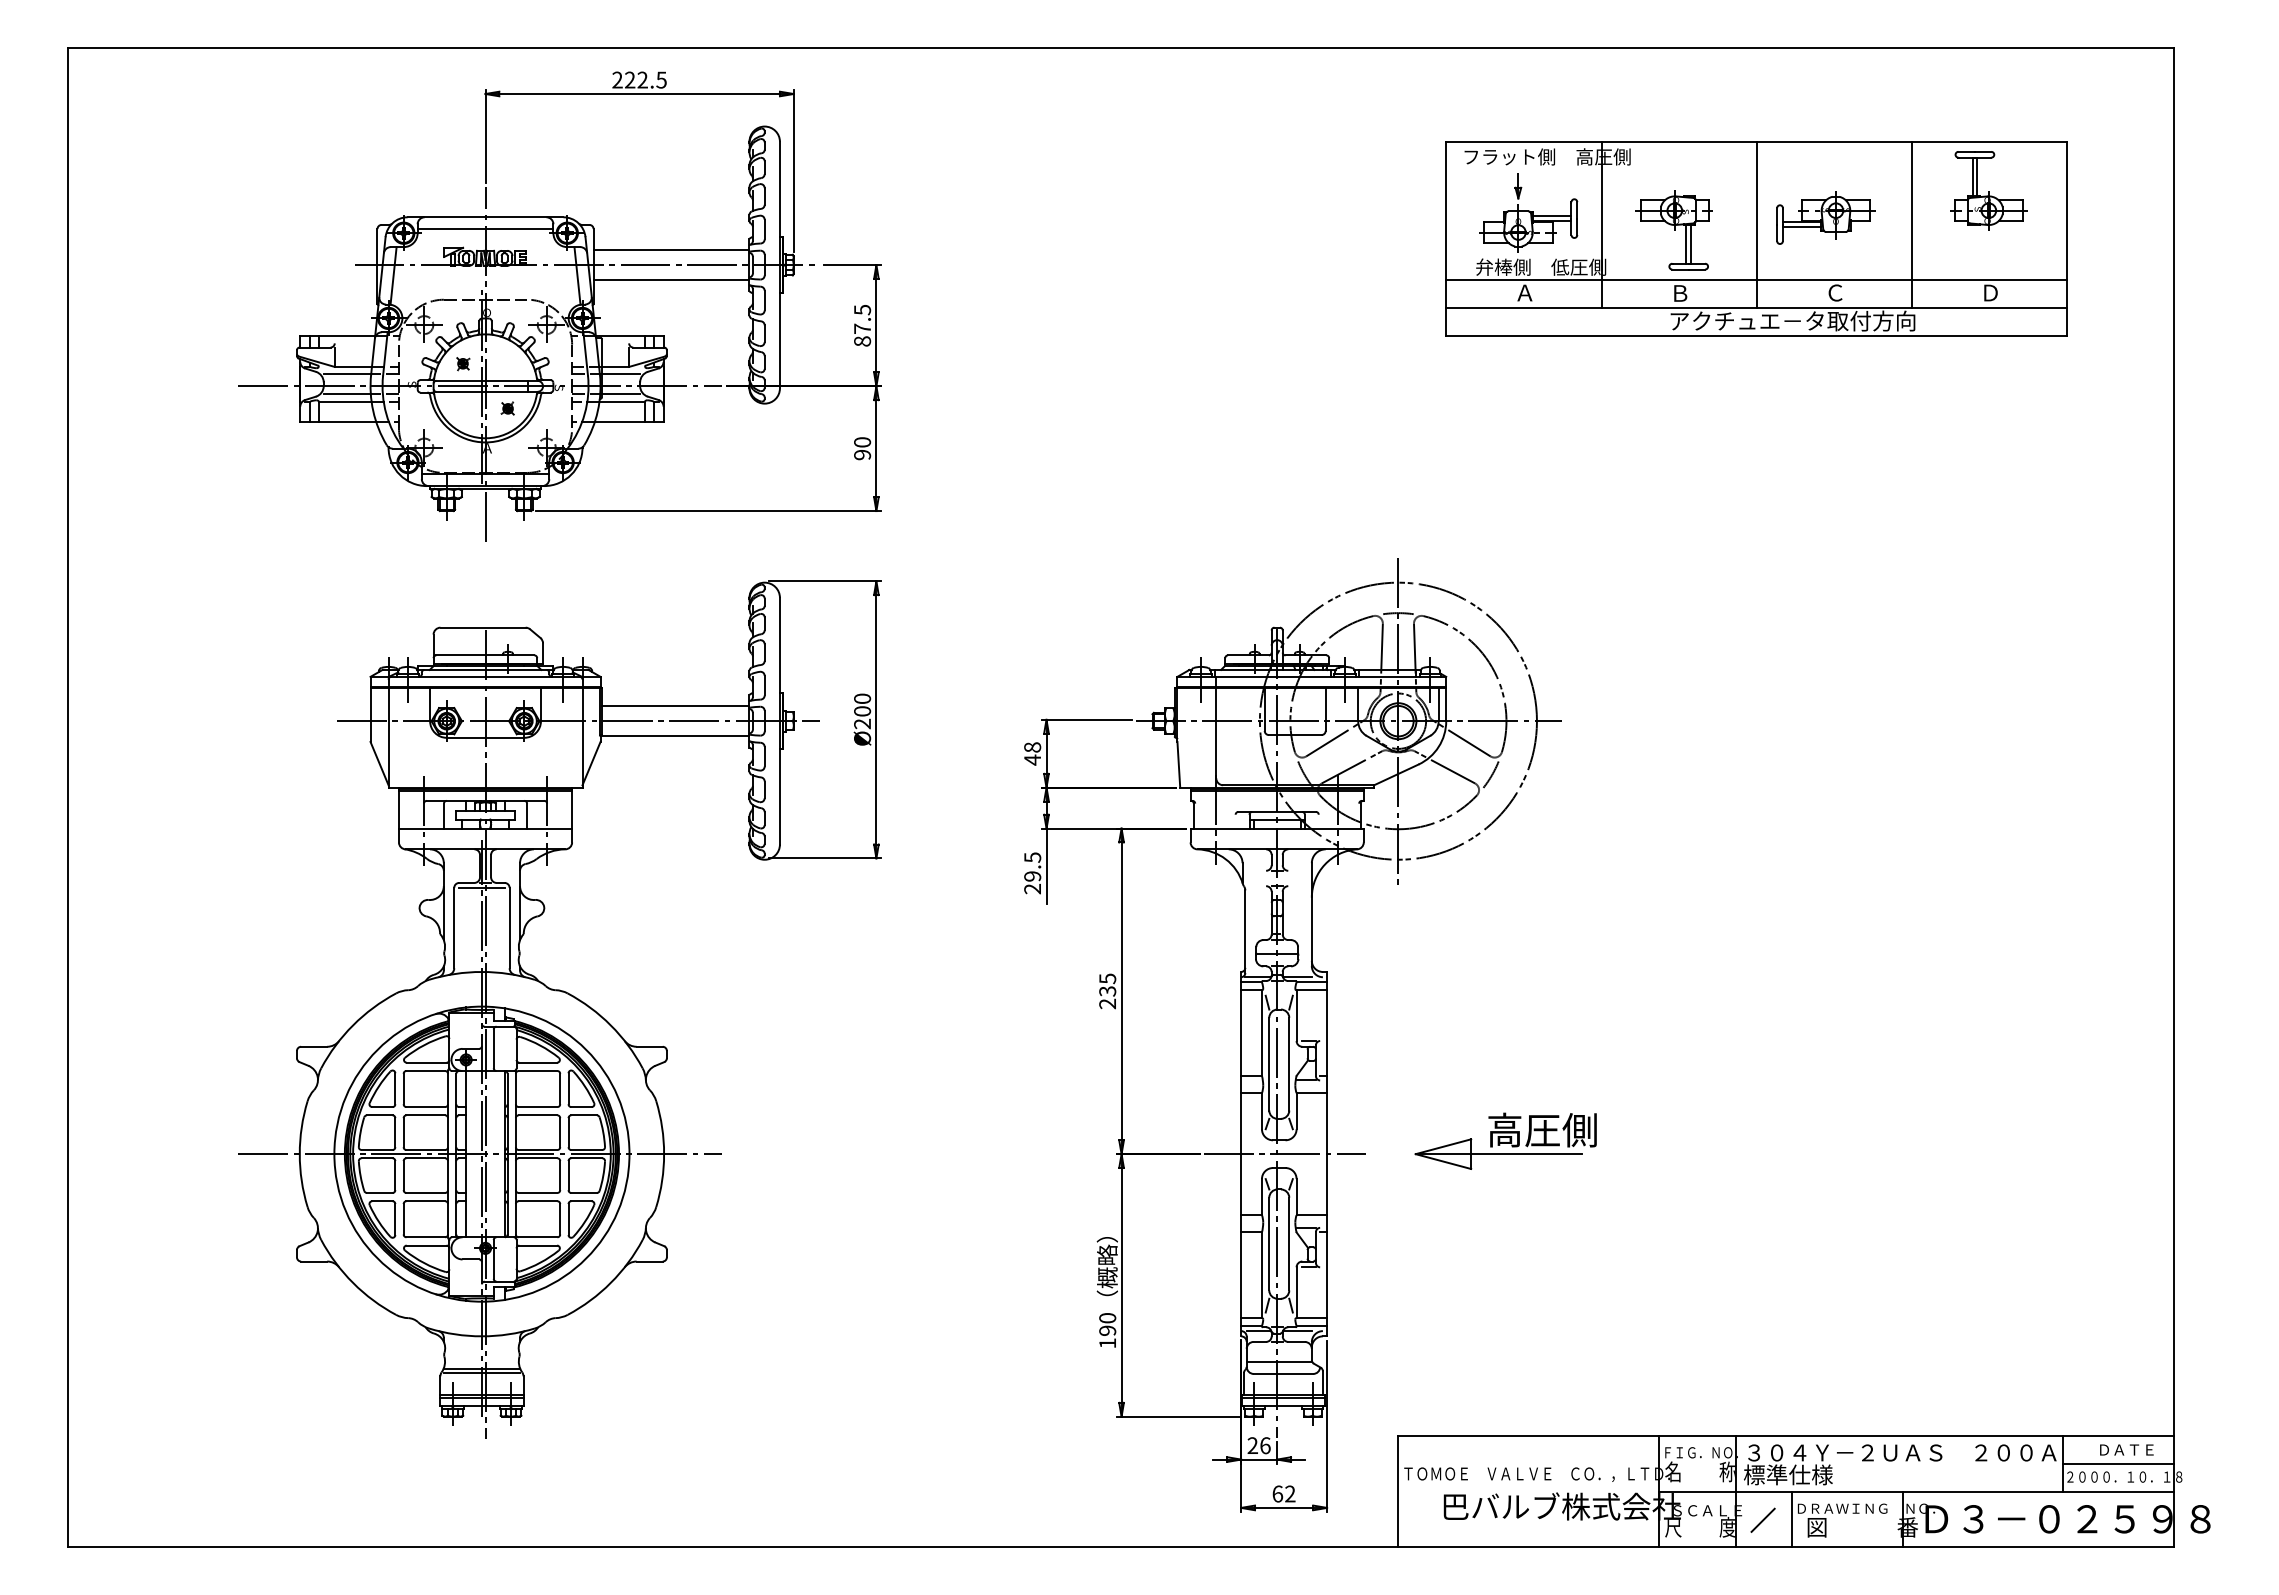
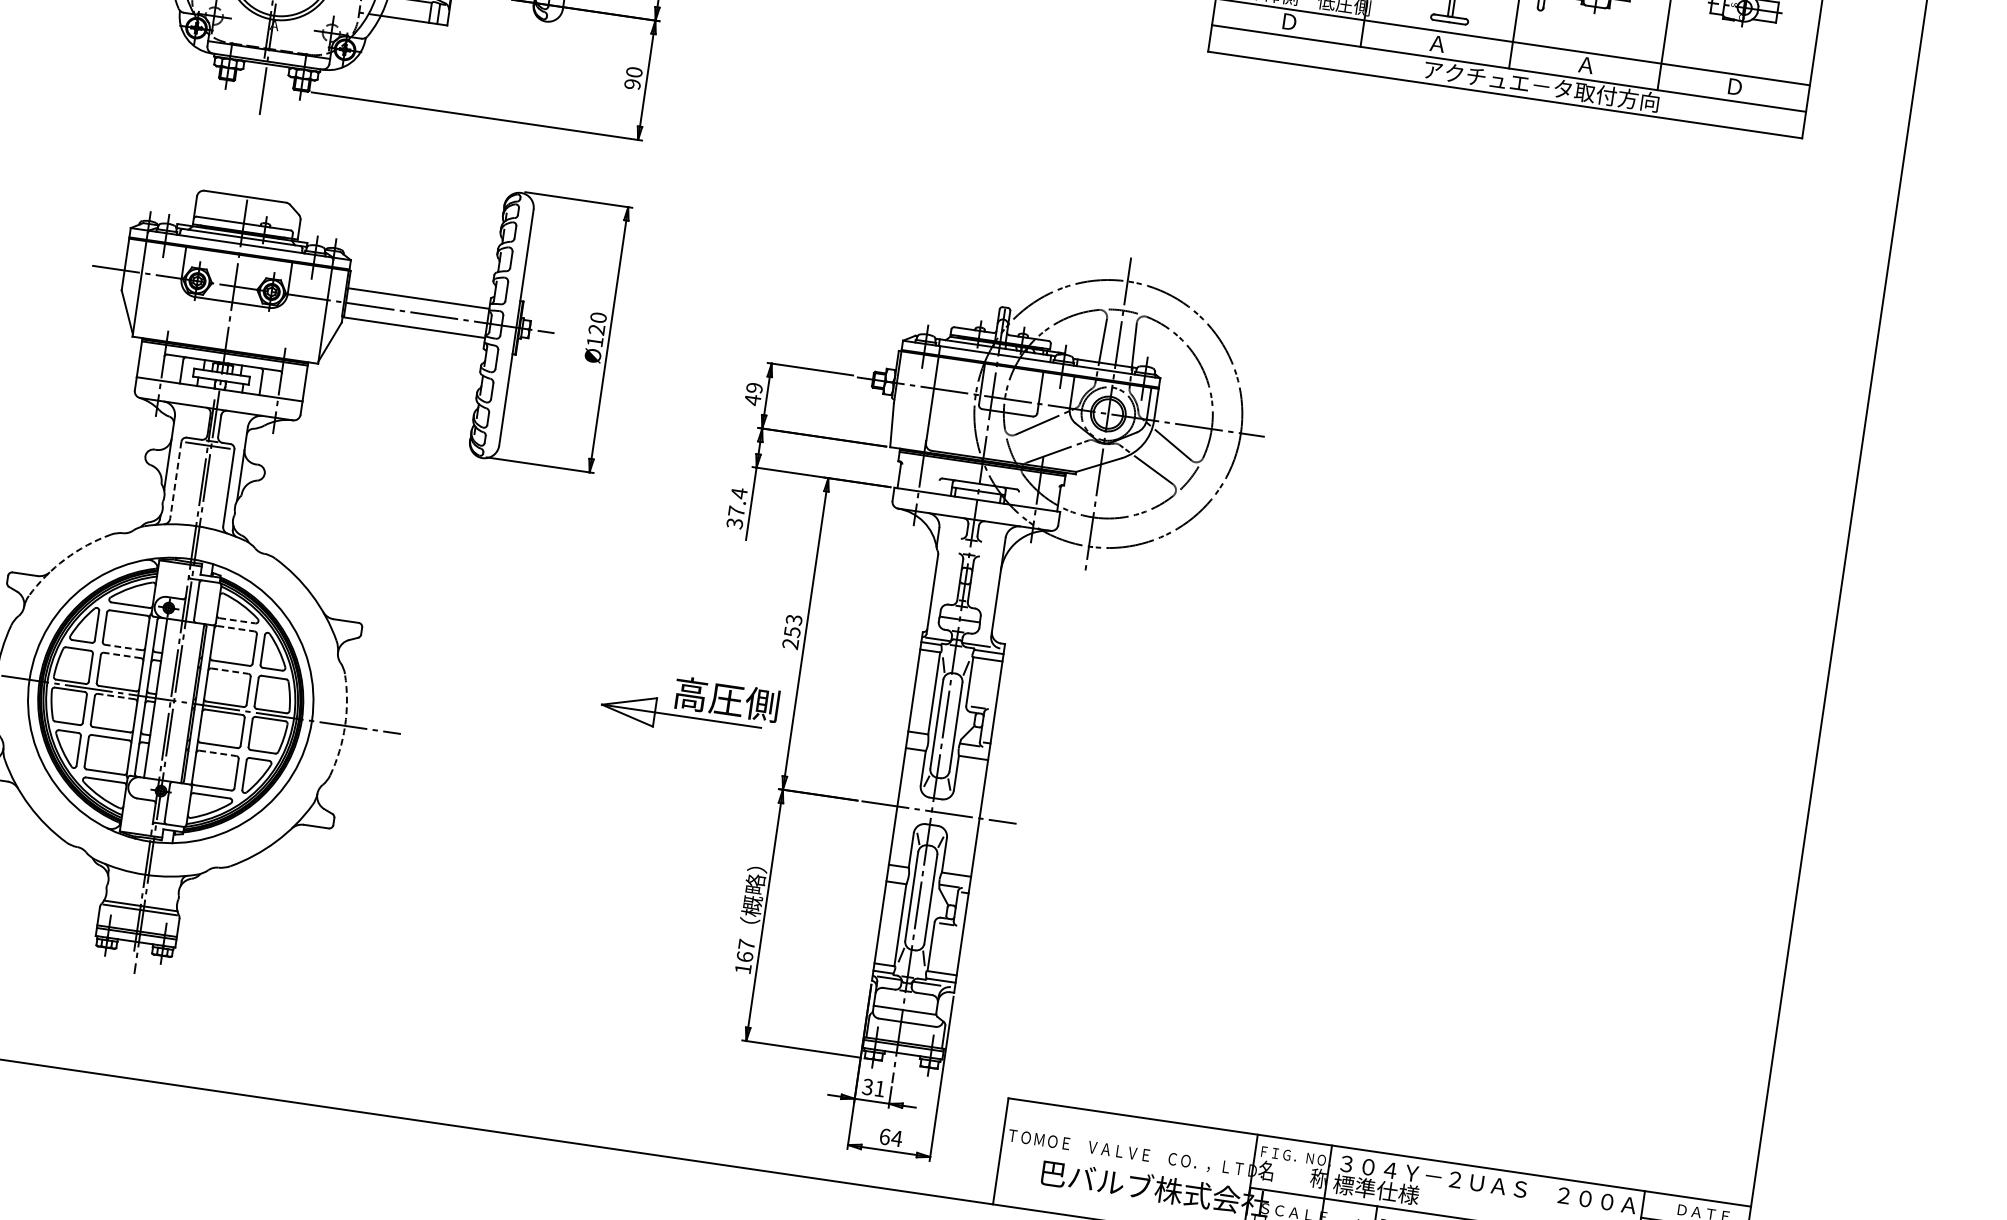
text: (1524, 292) -> (1288, 21), Ａ -> Ｄ
text: (1834, 292) -> (1585, 64), Ｃ -> Ａ
text: (1679, 293) -> (1437, 43), Ｂ -> Ａ
text: (862, 717) -> (595, 335), Ø200 -> Ø120
text: (1032, 747) -> (754, 388), 48 -> 49
text: (1032, 873) -> (736, 508), 29.5 -> 37.4
line: (454, 928) -> (175, 480), solid -> dashed
text: (1107, 984) -> (793, 625), 235 -> 253
arc: (353, 1025) -> (65, 559), solid -> dashed
line: (538, 1062) -> (237, 620), solid -> dashed
line: (538, 1071) -> (236, 629), solid -> dashed
line: (425, 1107) -> (123, 647), solid -> dashed
line: (425, 1115) -> (122, 655), solid -> dashed
line: (538, 1115) -> (230, 671), solid -> dashed
part: (1505, 1140) -> (689, 704), moved
arc: (664, 1154) -> (345, 726), solid -> dashed
line: (425, 1158) -> (116, 696), solid -> dashed
line: (538, 1201) -> (218, 753), solid -> dashed
text: (1107, 1324) -> (745, 950), 190 -> 167
text: (1258, 1445) -> (873, 1087), 26 -> 31
text: (1289, 1493) -> (896, 1137), 62 -> 64

